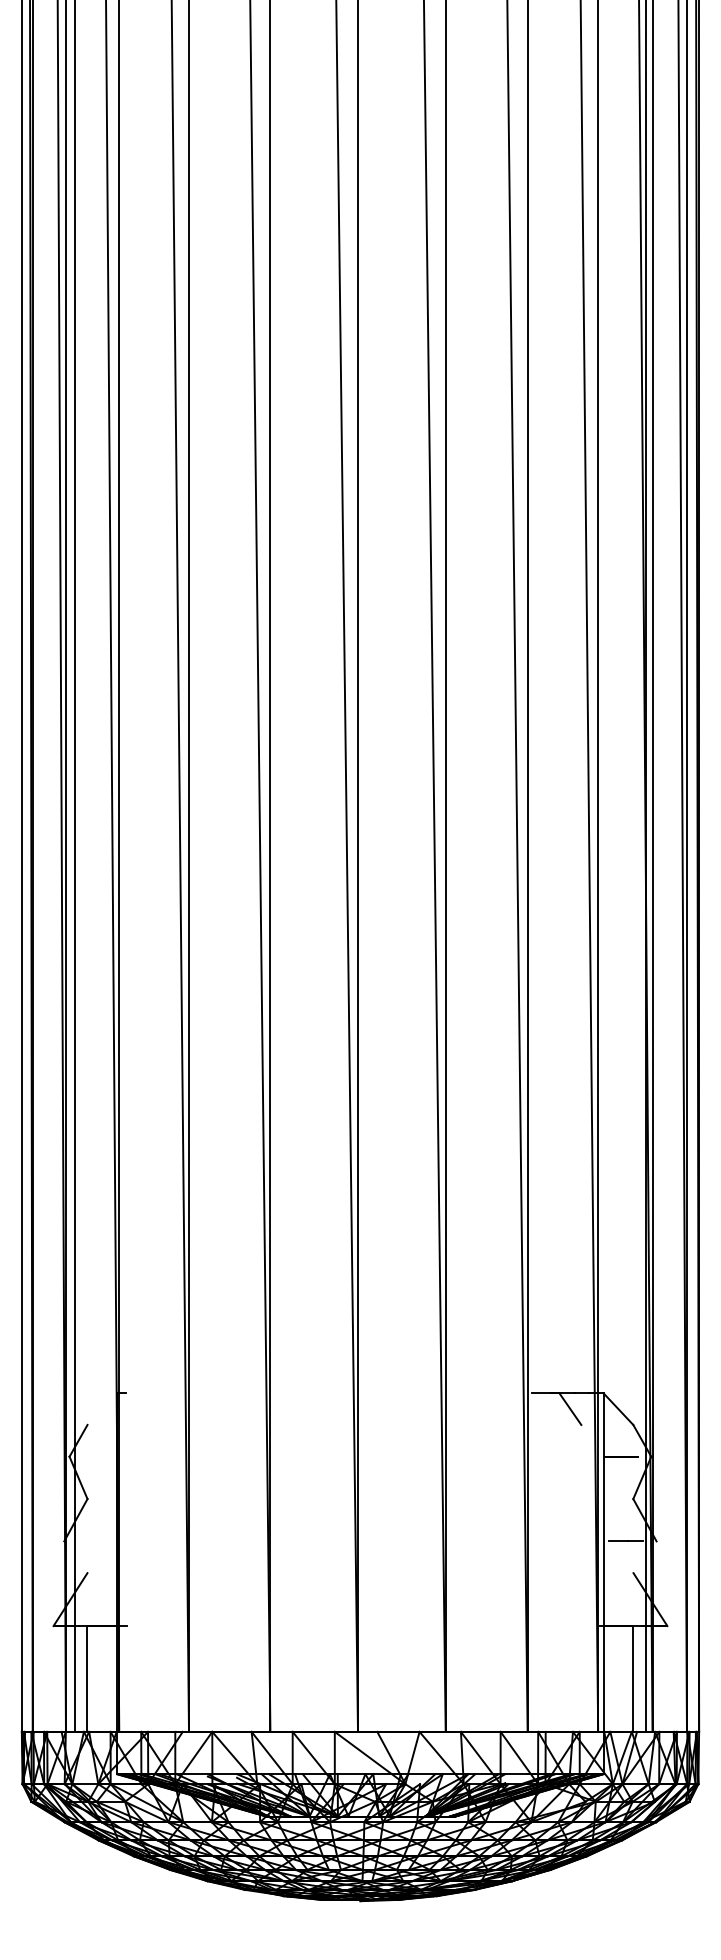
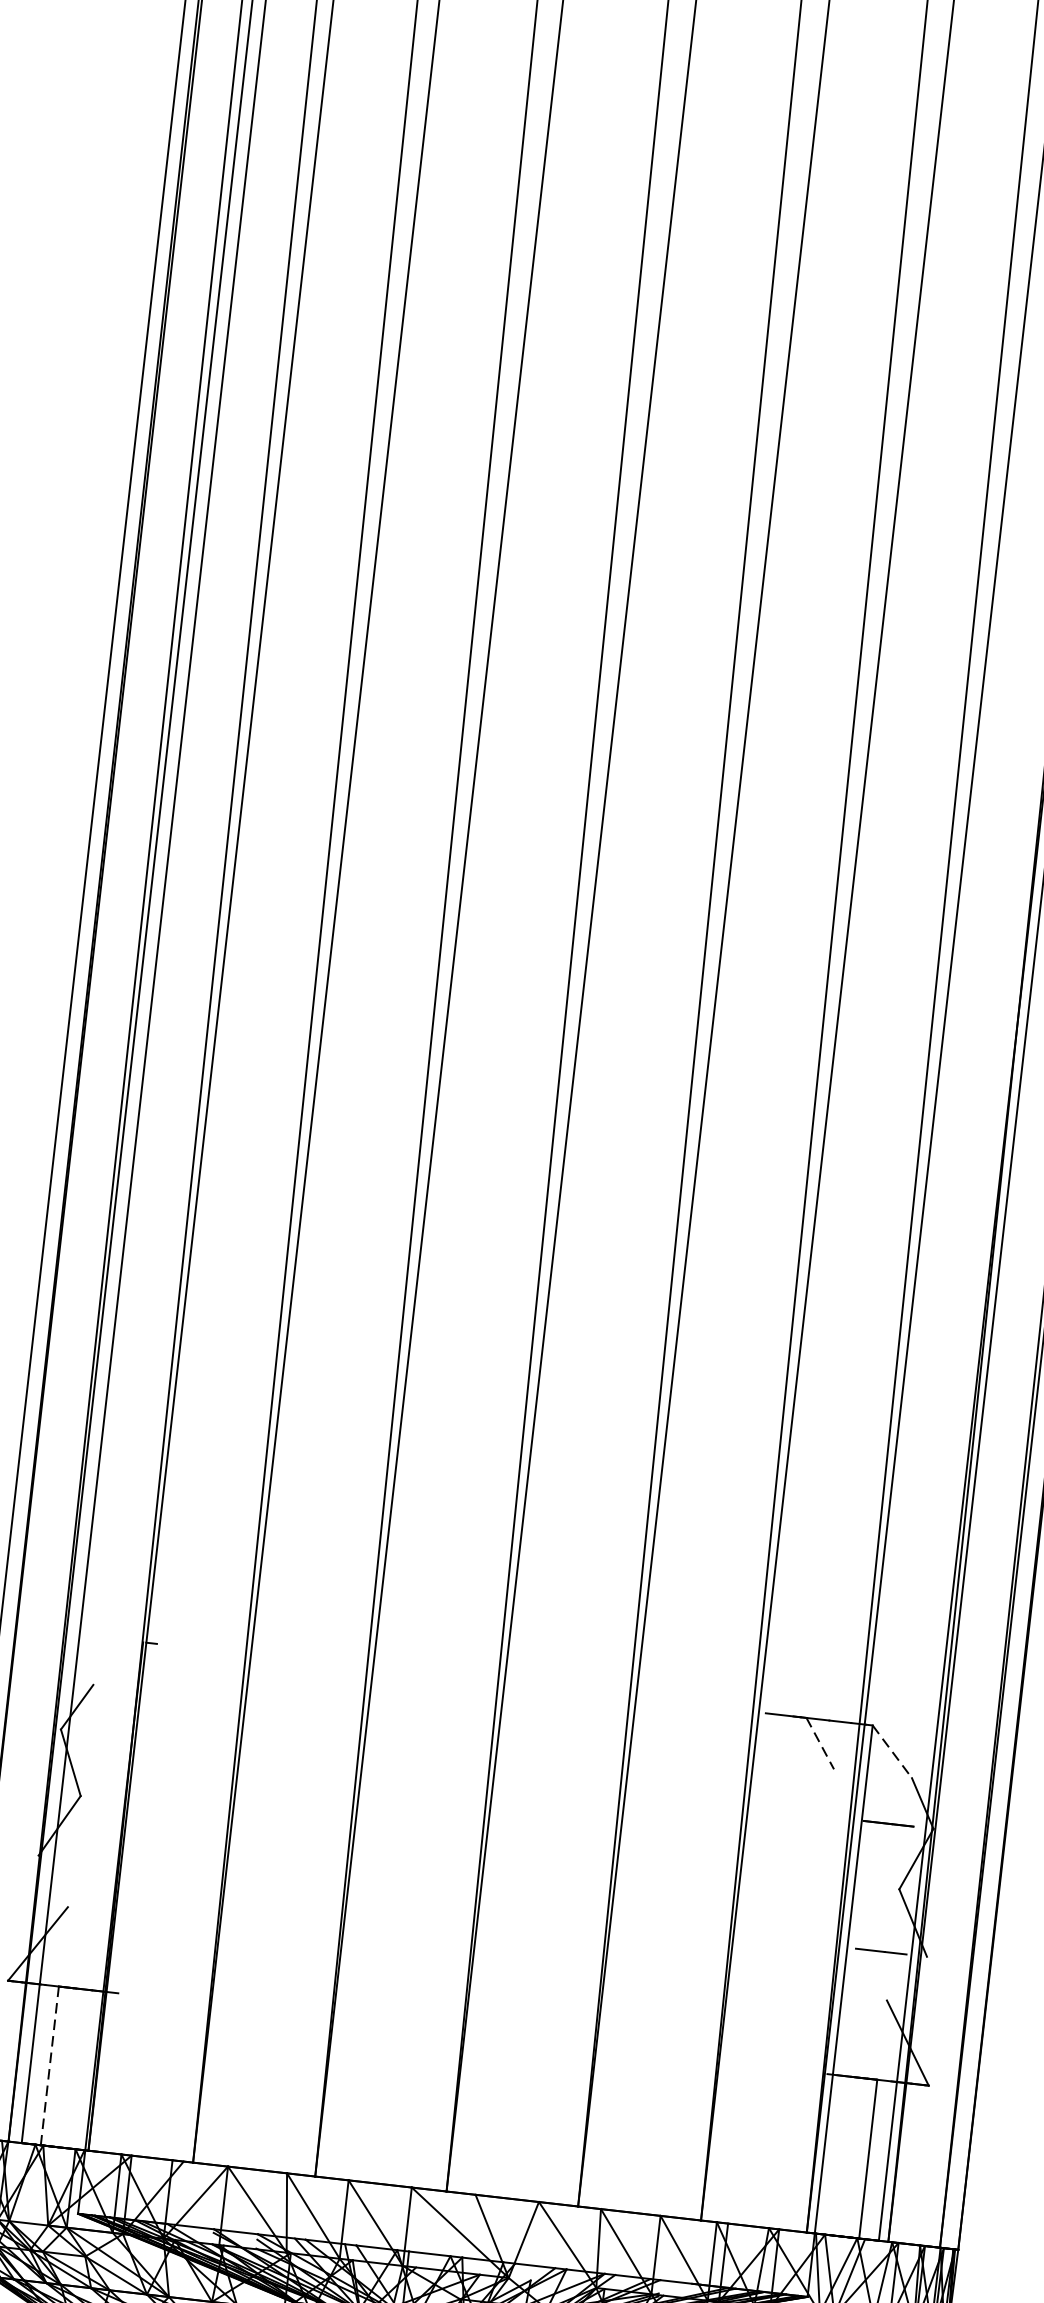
line: (570, 1409) -> (820, 1744), solid -> dashed
line: (618, 1409) -> (892, 1752), solid -> dashed
line: (87, 1678) -> (49, 2065), solid -> dashed

